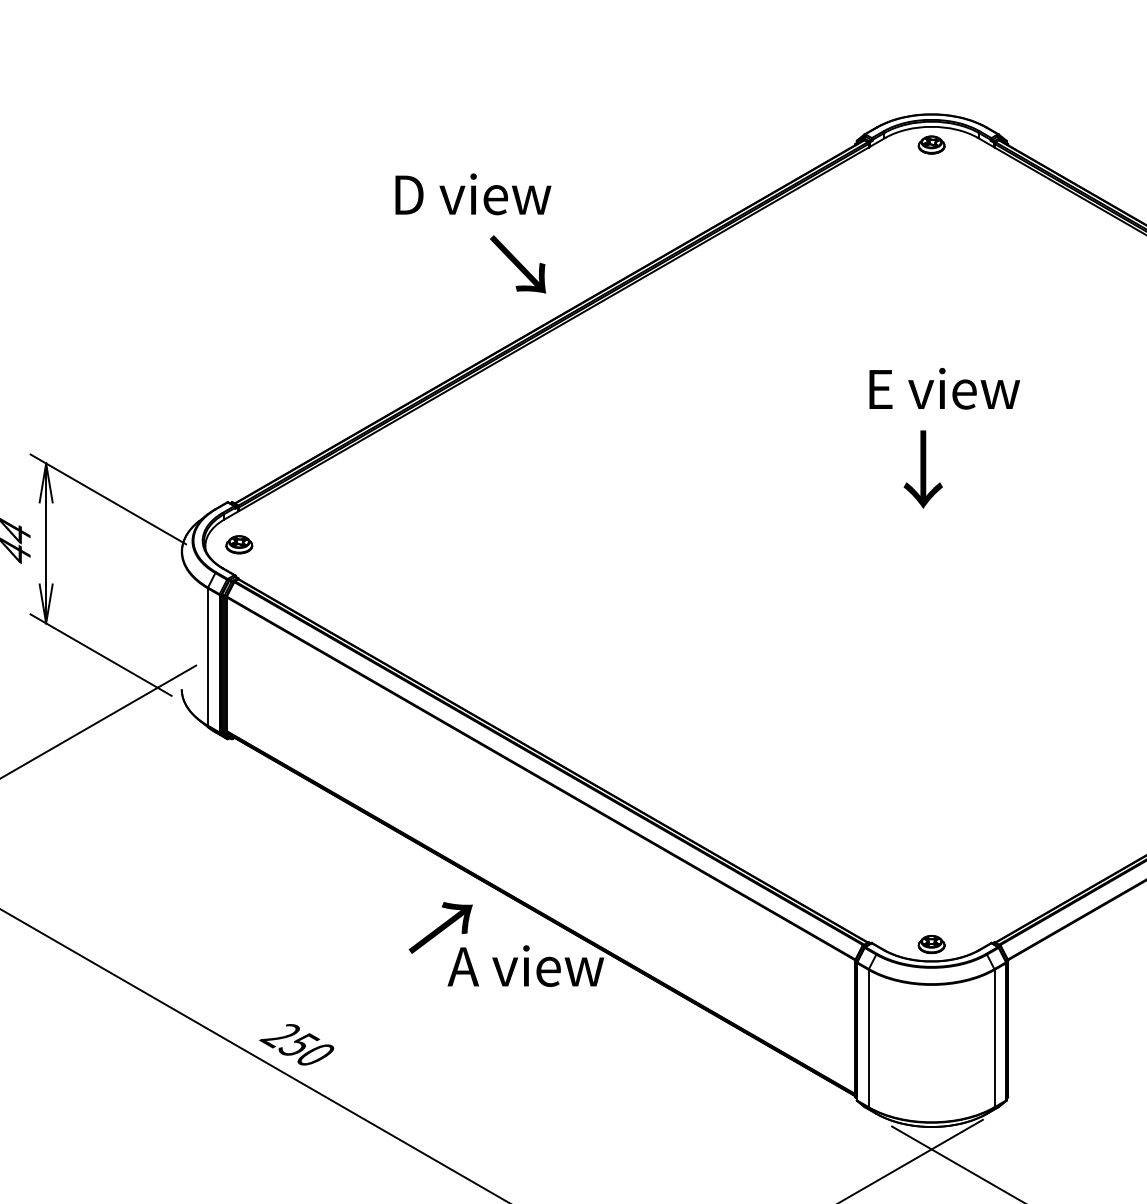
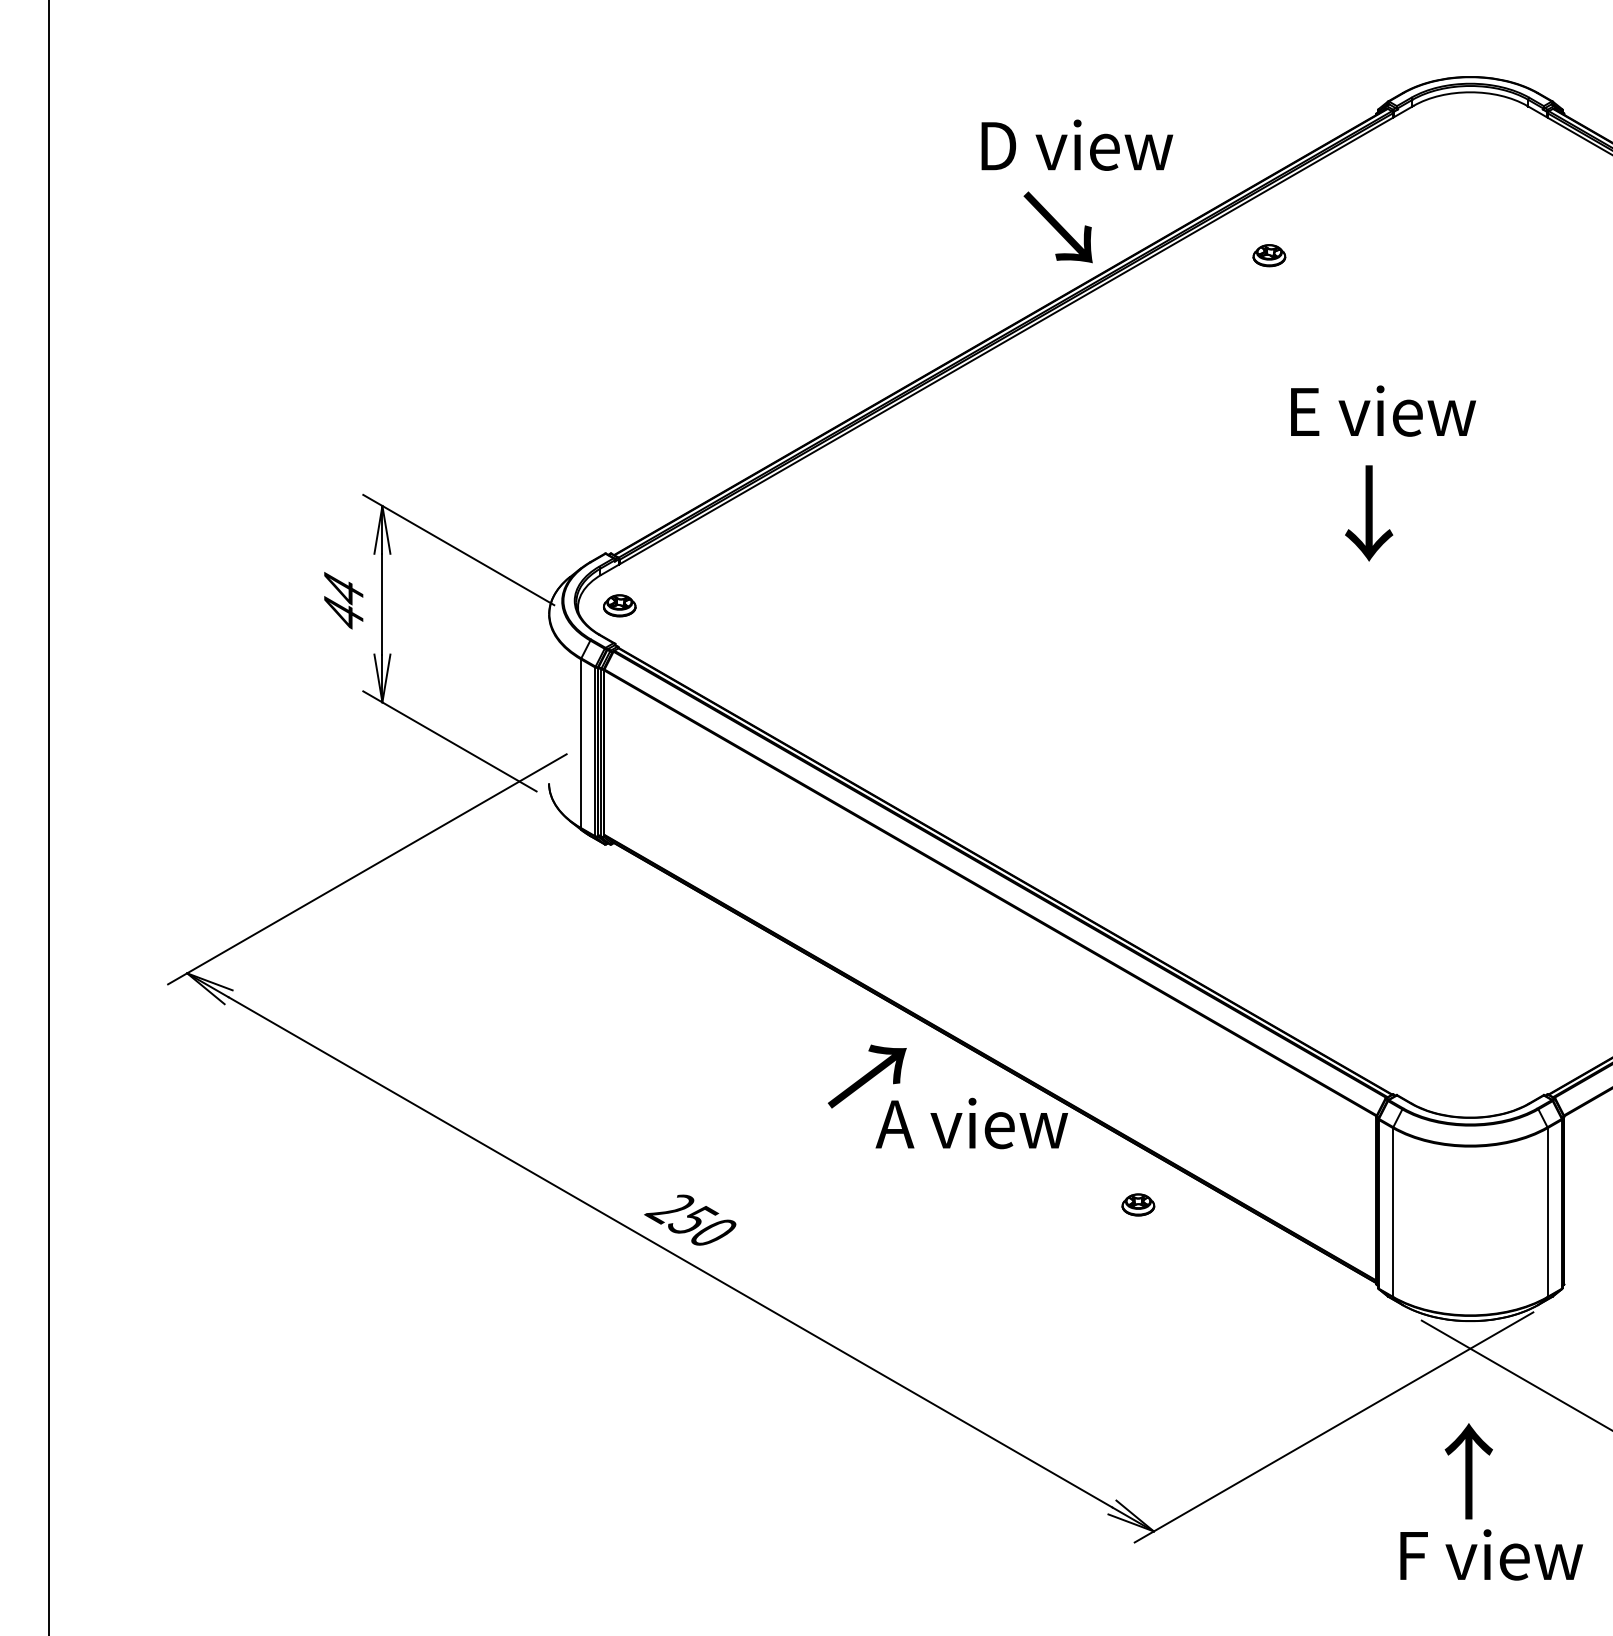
part: (931, 144) -> (1269, 255), moved
text: (473, 193) -> (1077, 144), moved
text: (517, 264) -> (1057, 227), moved
text: (944, 388) -> (1383, 410), moved
text: (923, 469) -> (1369, 513), moved
part: (931, 944) -> (1138, 1204), moved

